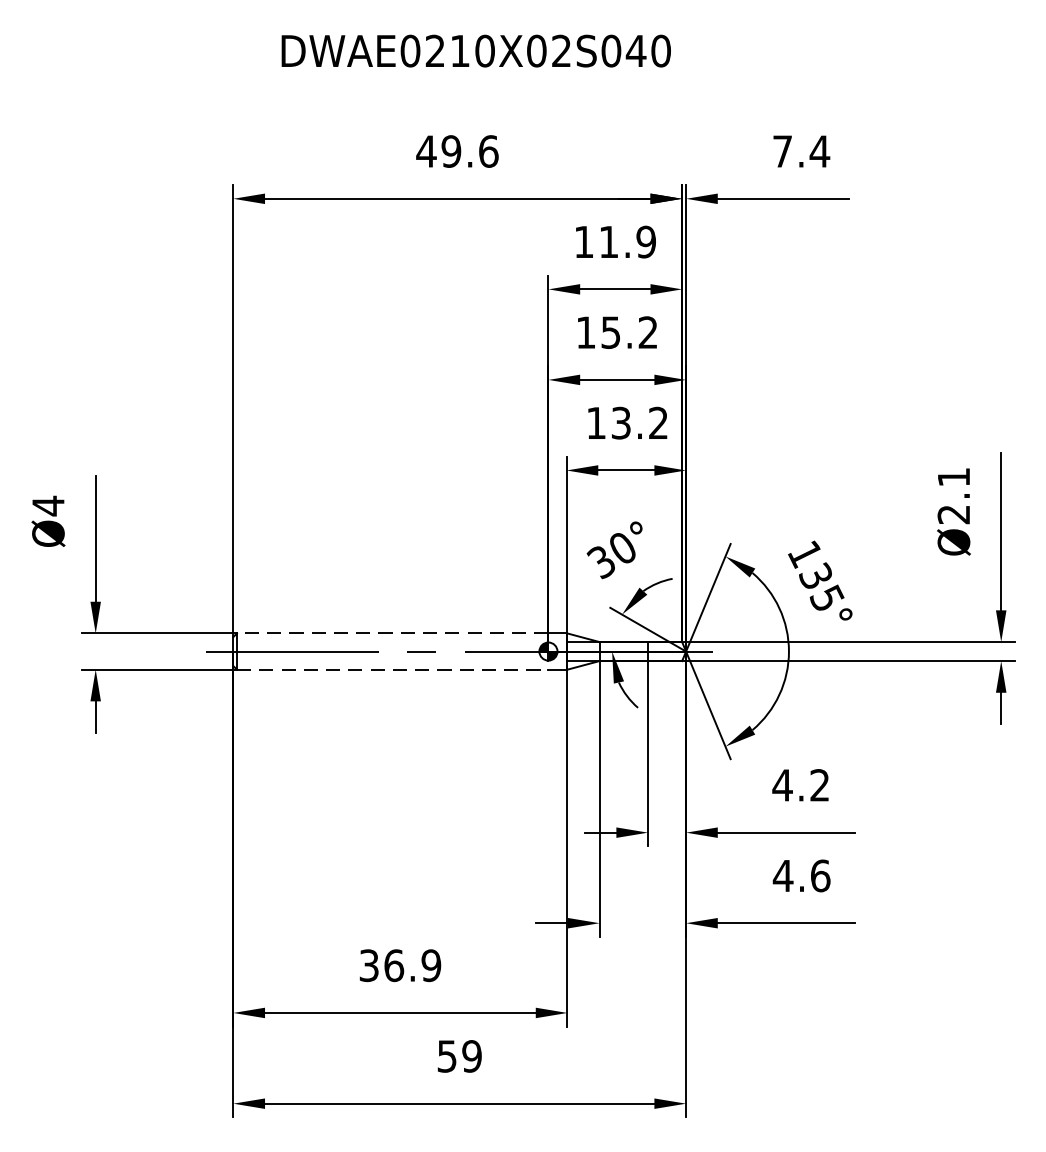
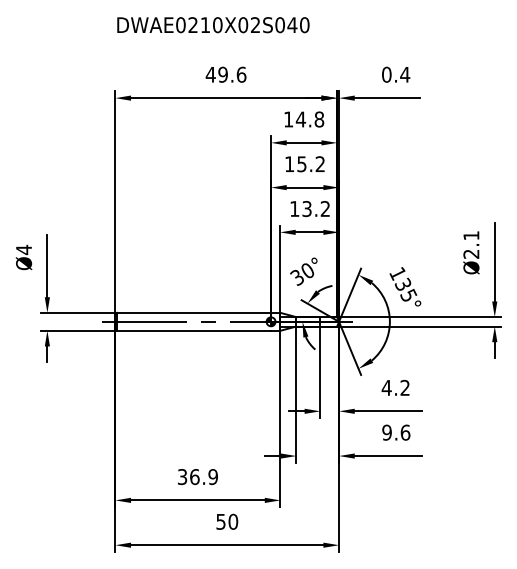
text: (476, 51) -> (213, 25), moved
text: (782, 150) -> (386, 74), 7.4 -> 0.4
text: (626, 242) -> (309, 119), 11.9 -> 14.8
line: (393, 632) -> (194, 312), dashed -> solid
line: (393, 669) -> (194, 330), dashed -> solid
text: (784, 875) -> (387, 432), 4.6 -> 9.6
text: (472, 1055) -> (233, 521), 59 -> 50

